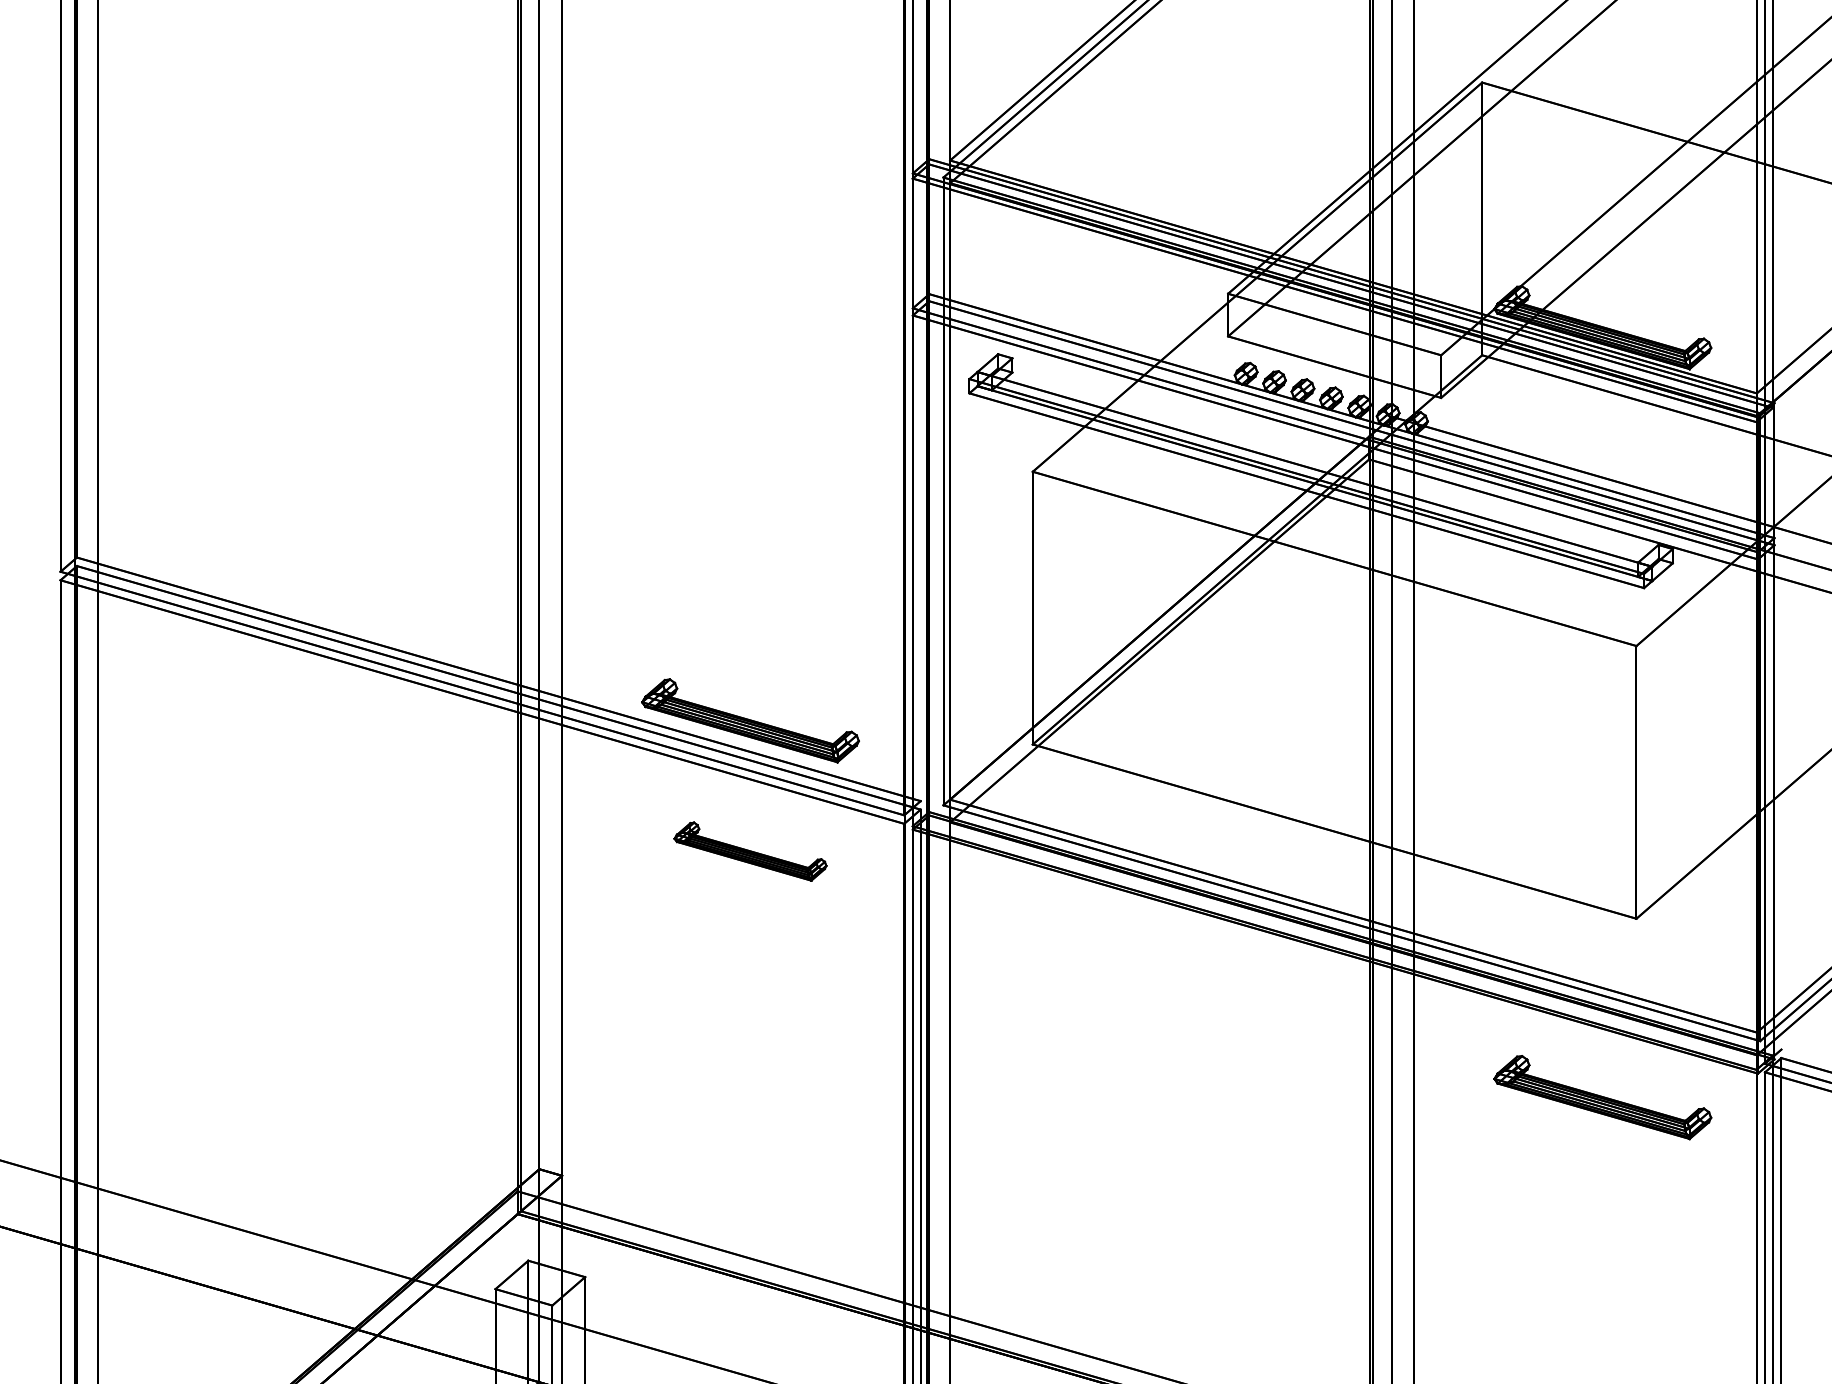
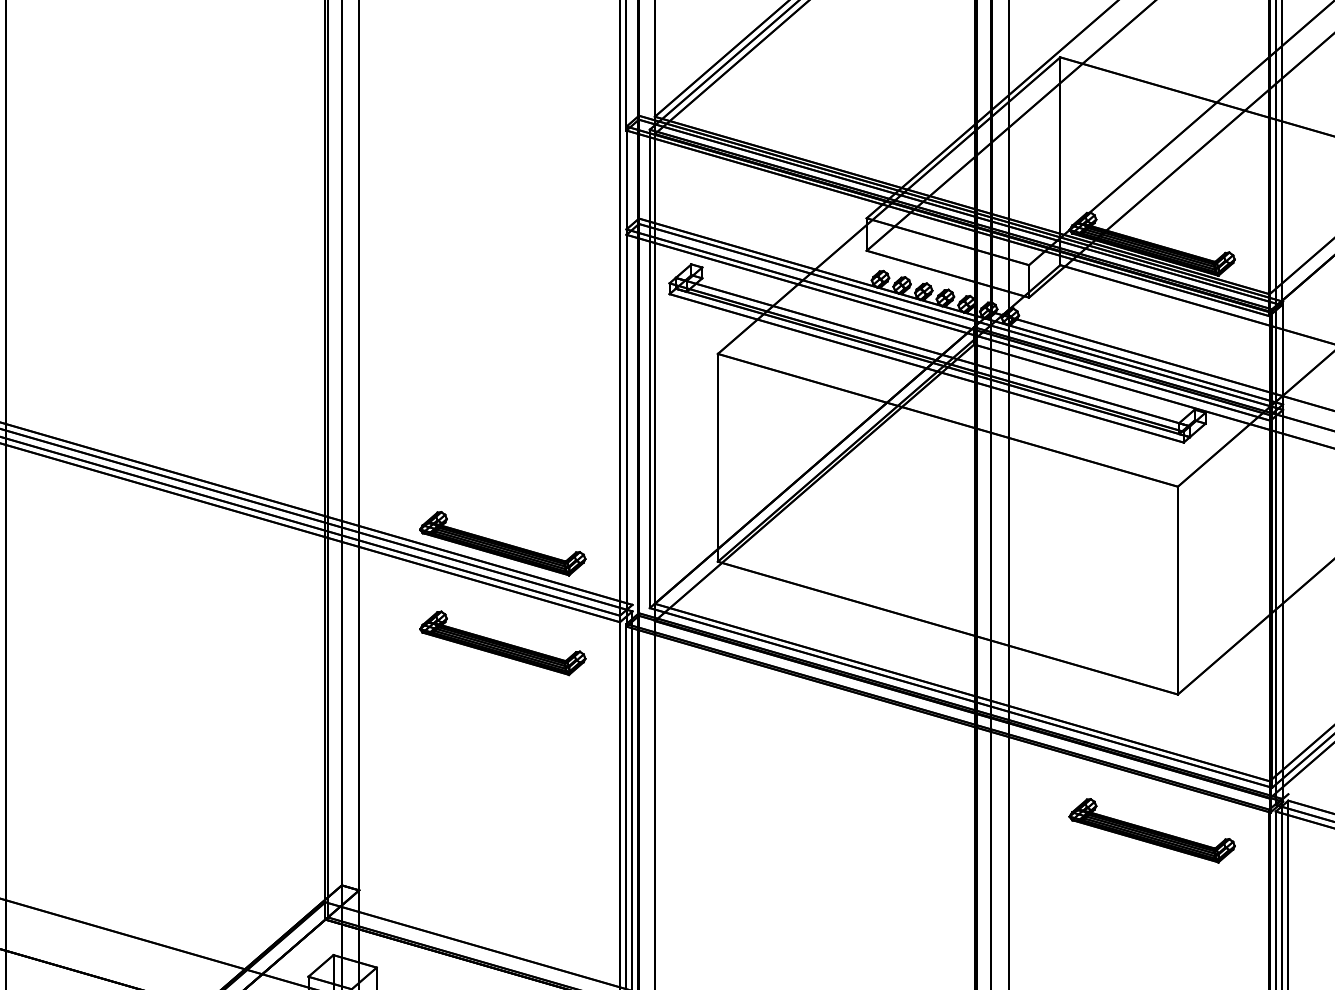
part: (750, 851) -> (502, 643), size x1.43

